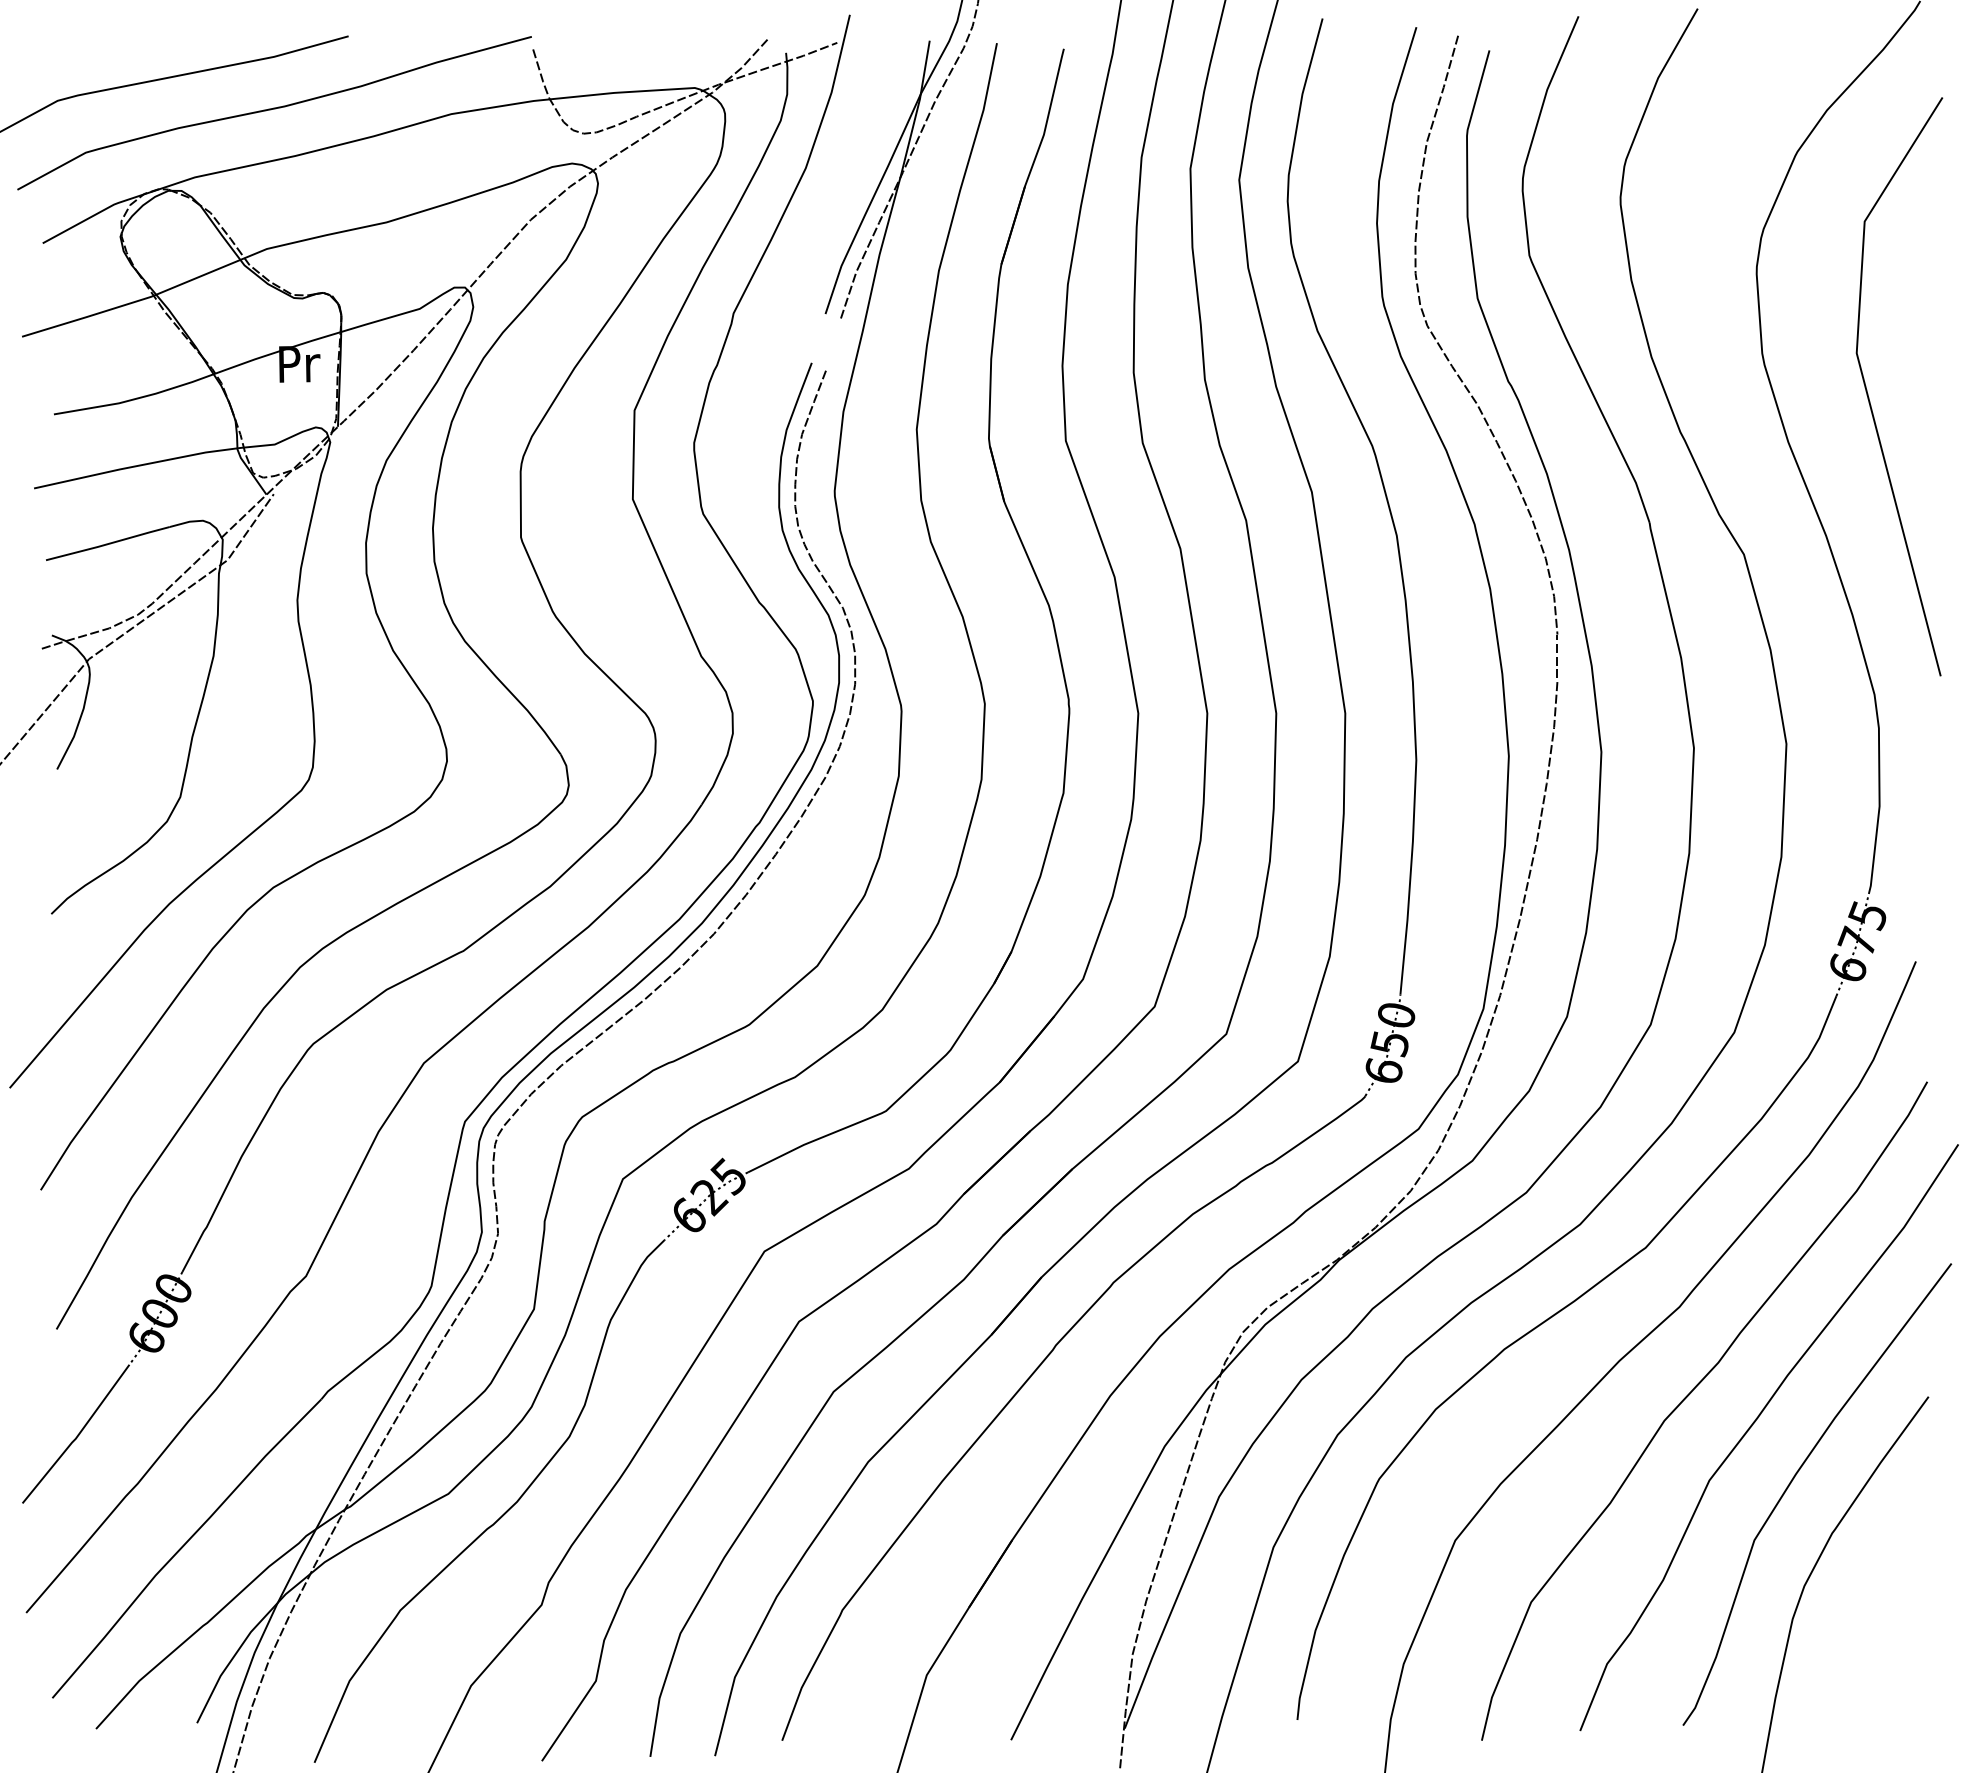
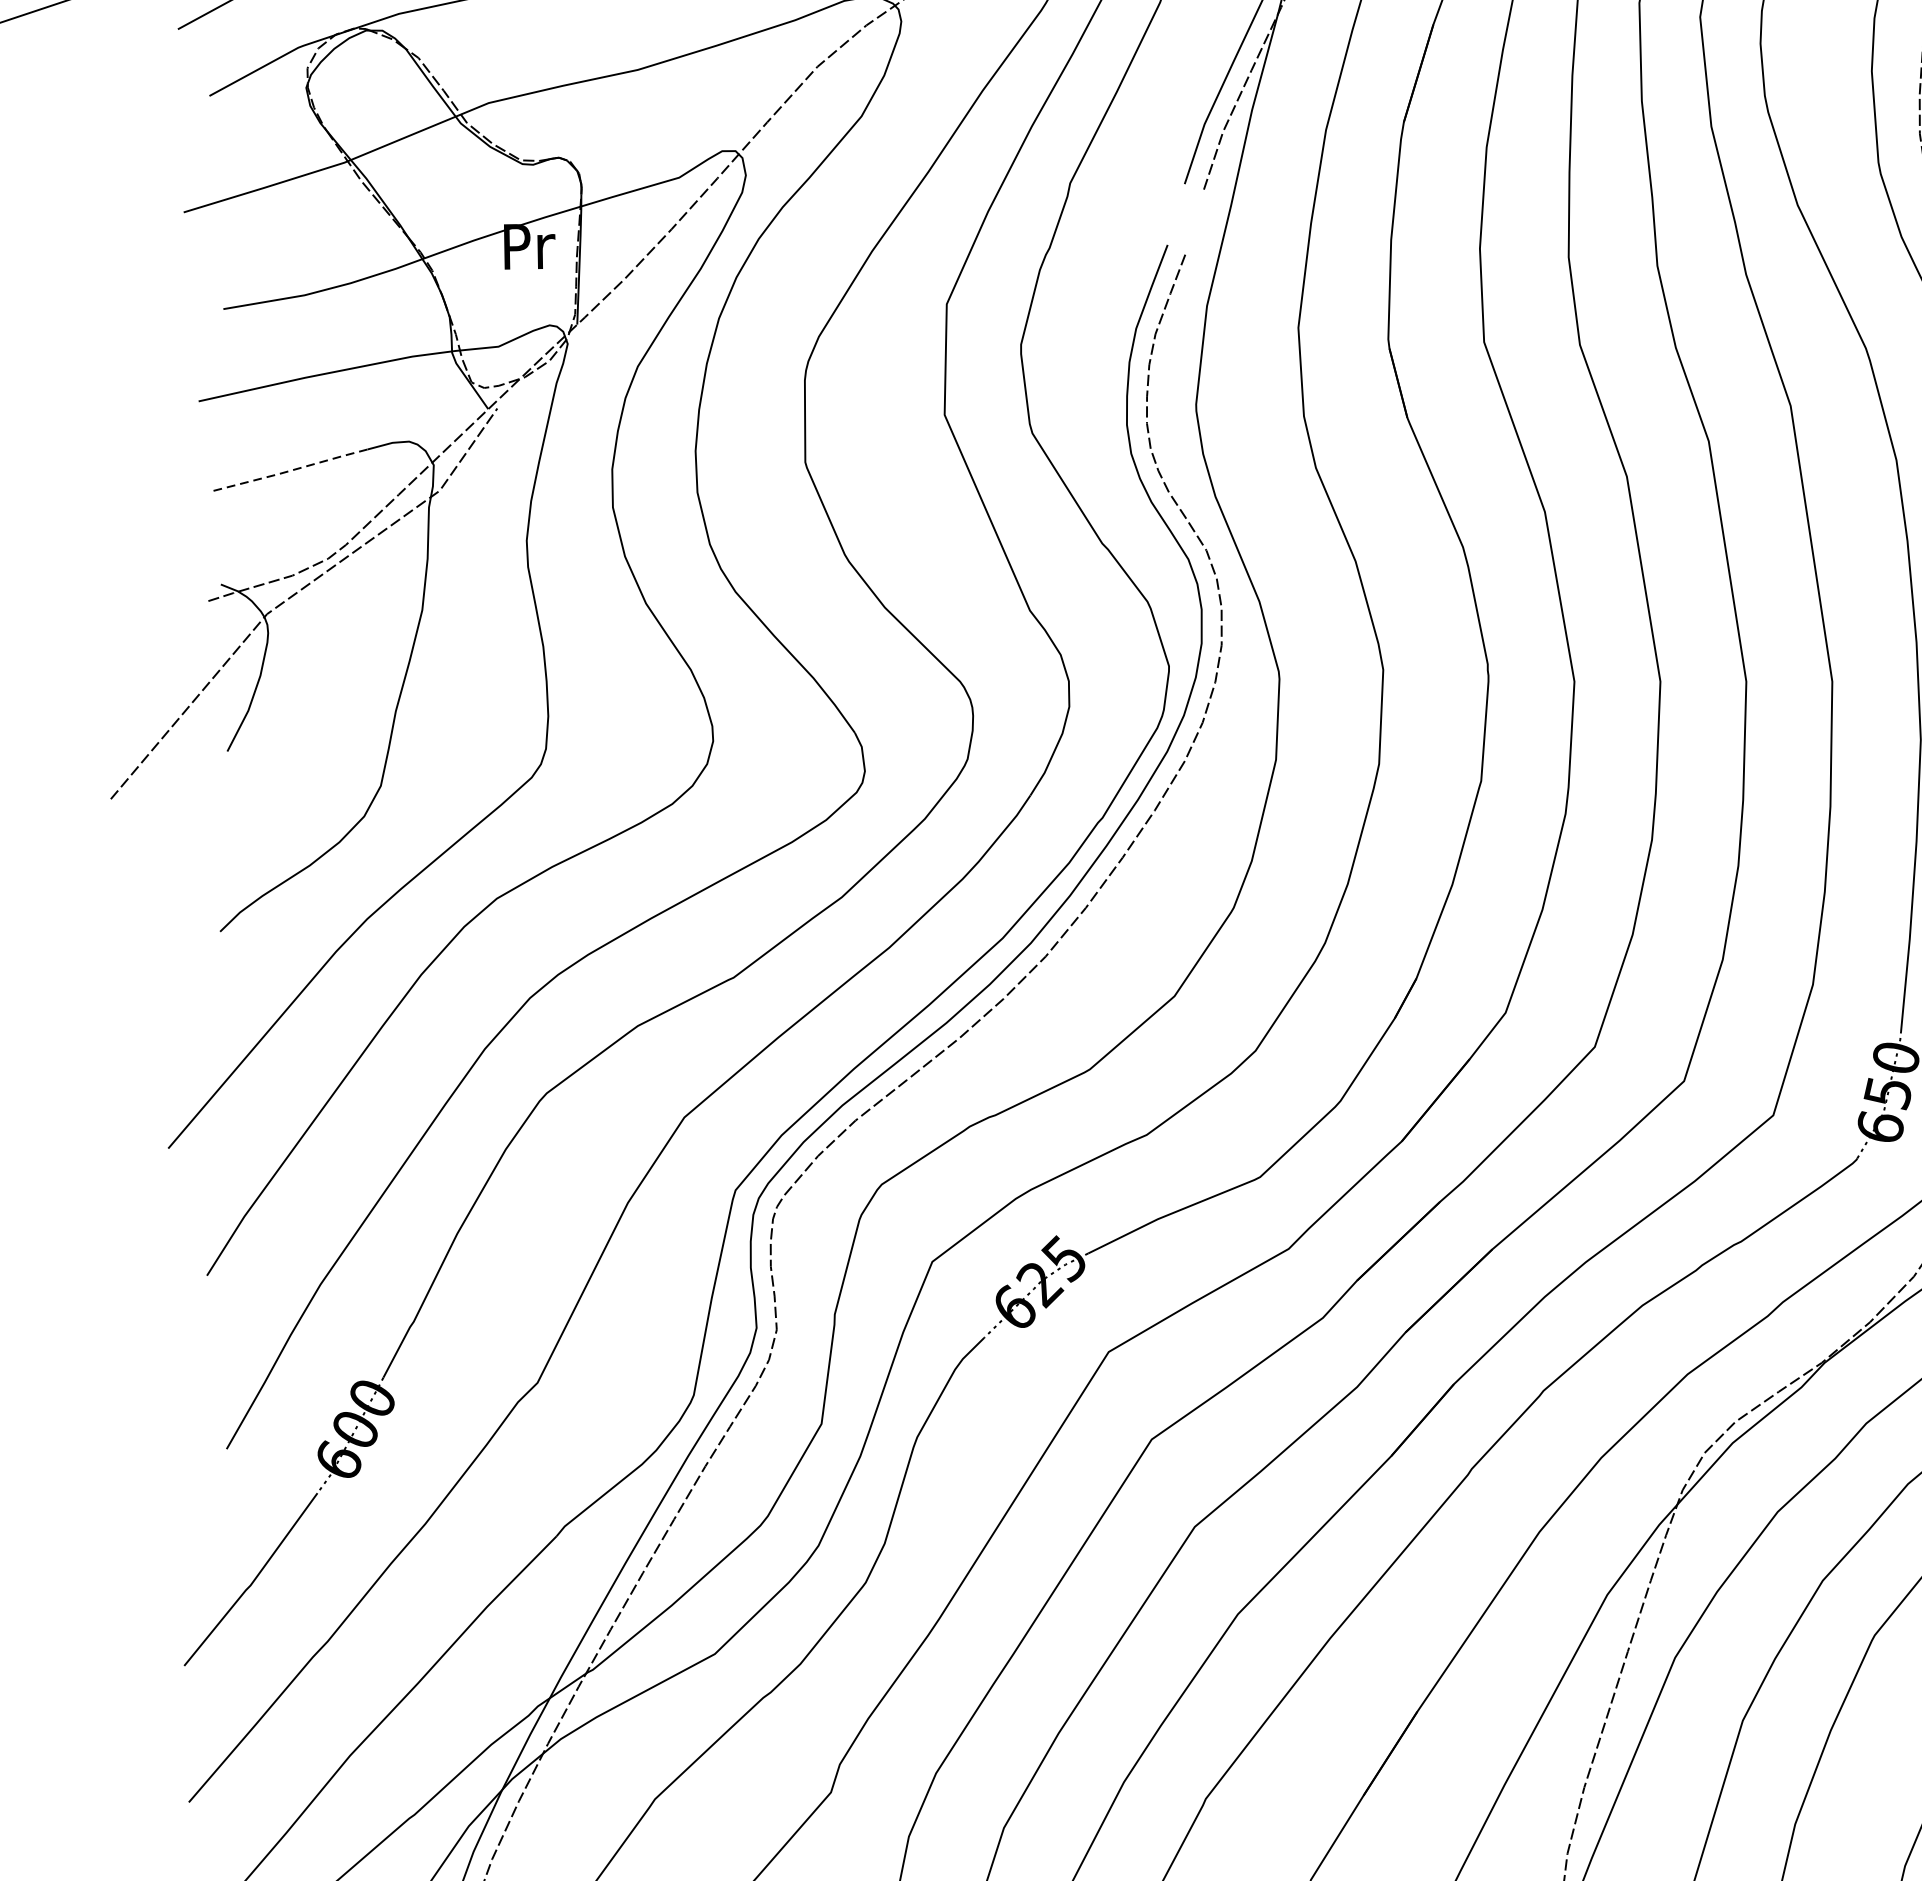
line: (108, 543) -> (291, 469), solid -> dashed

